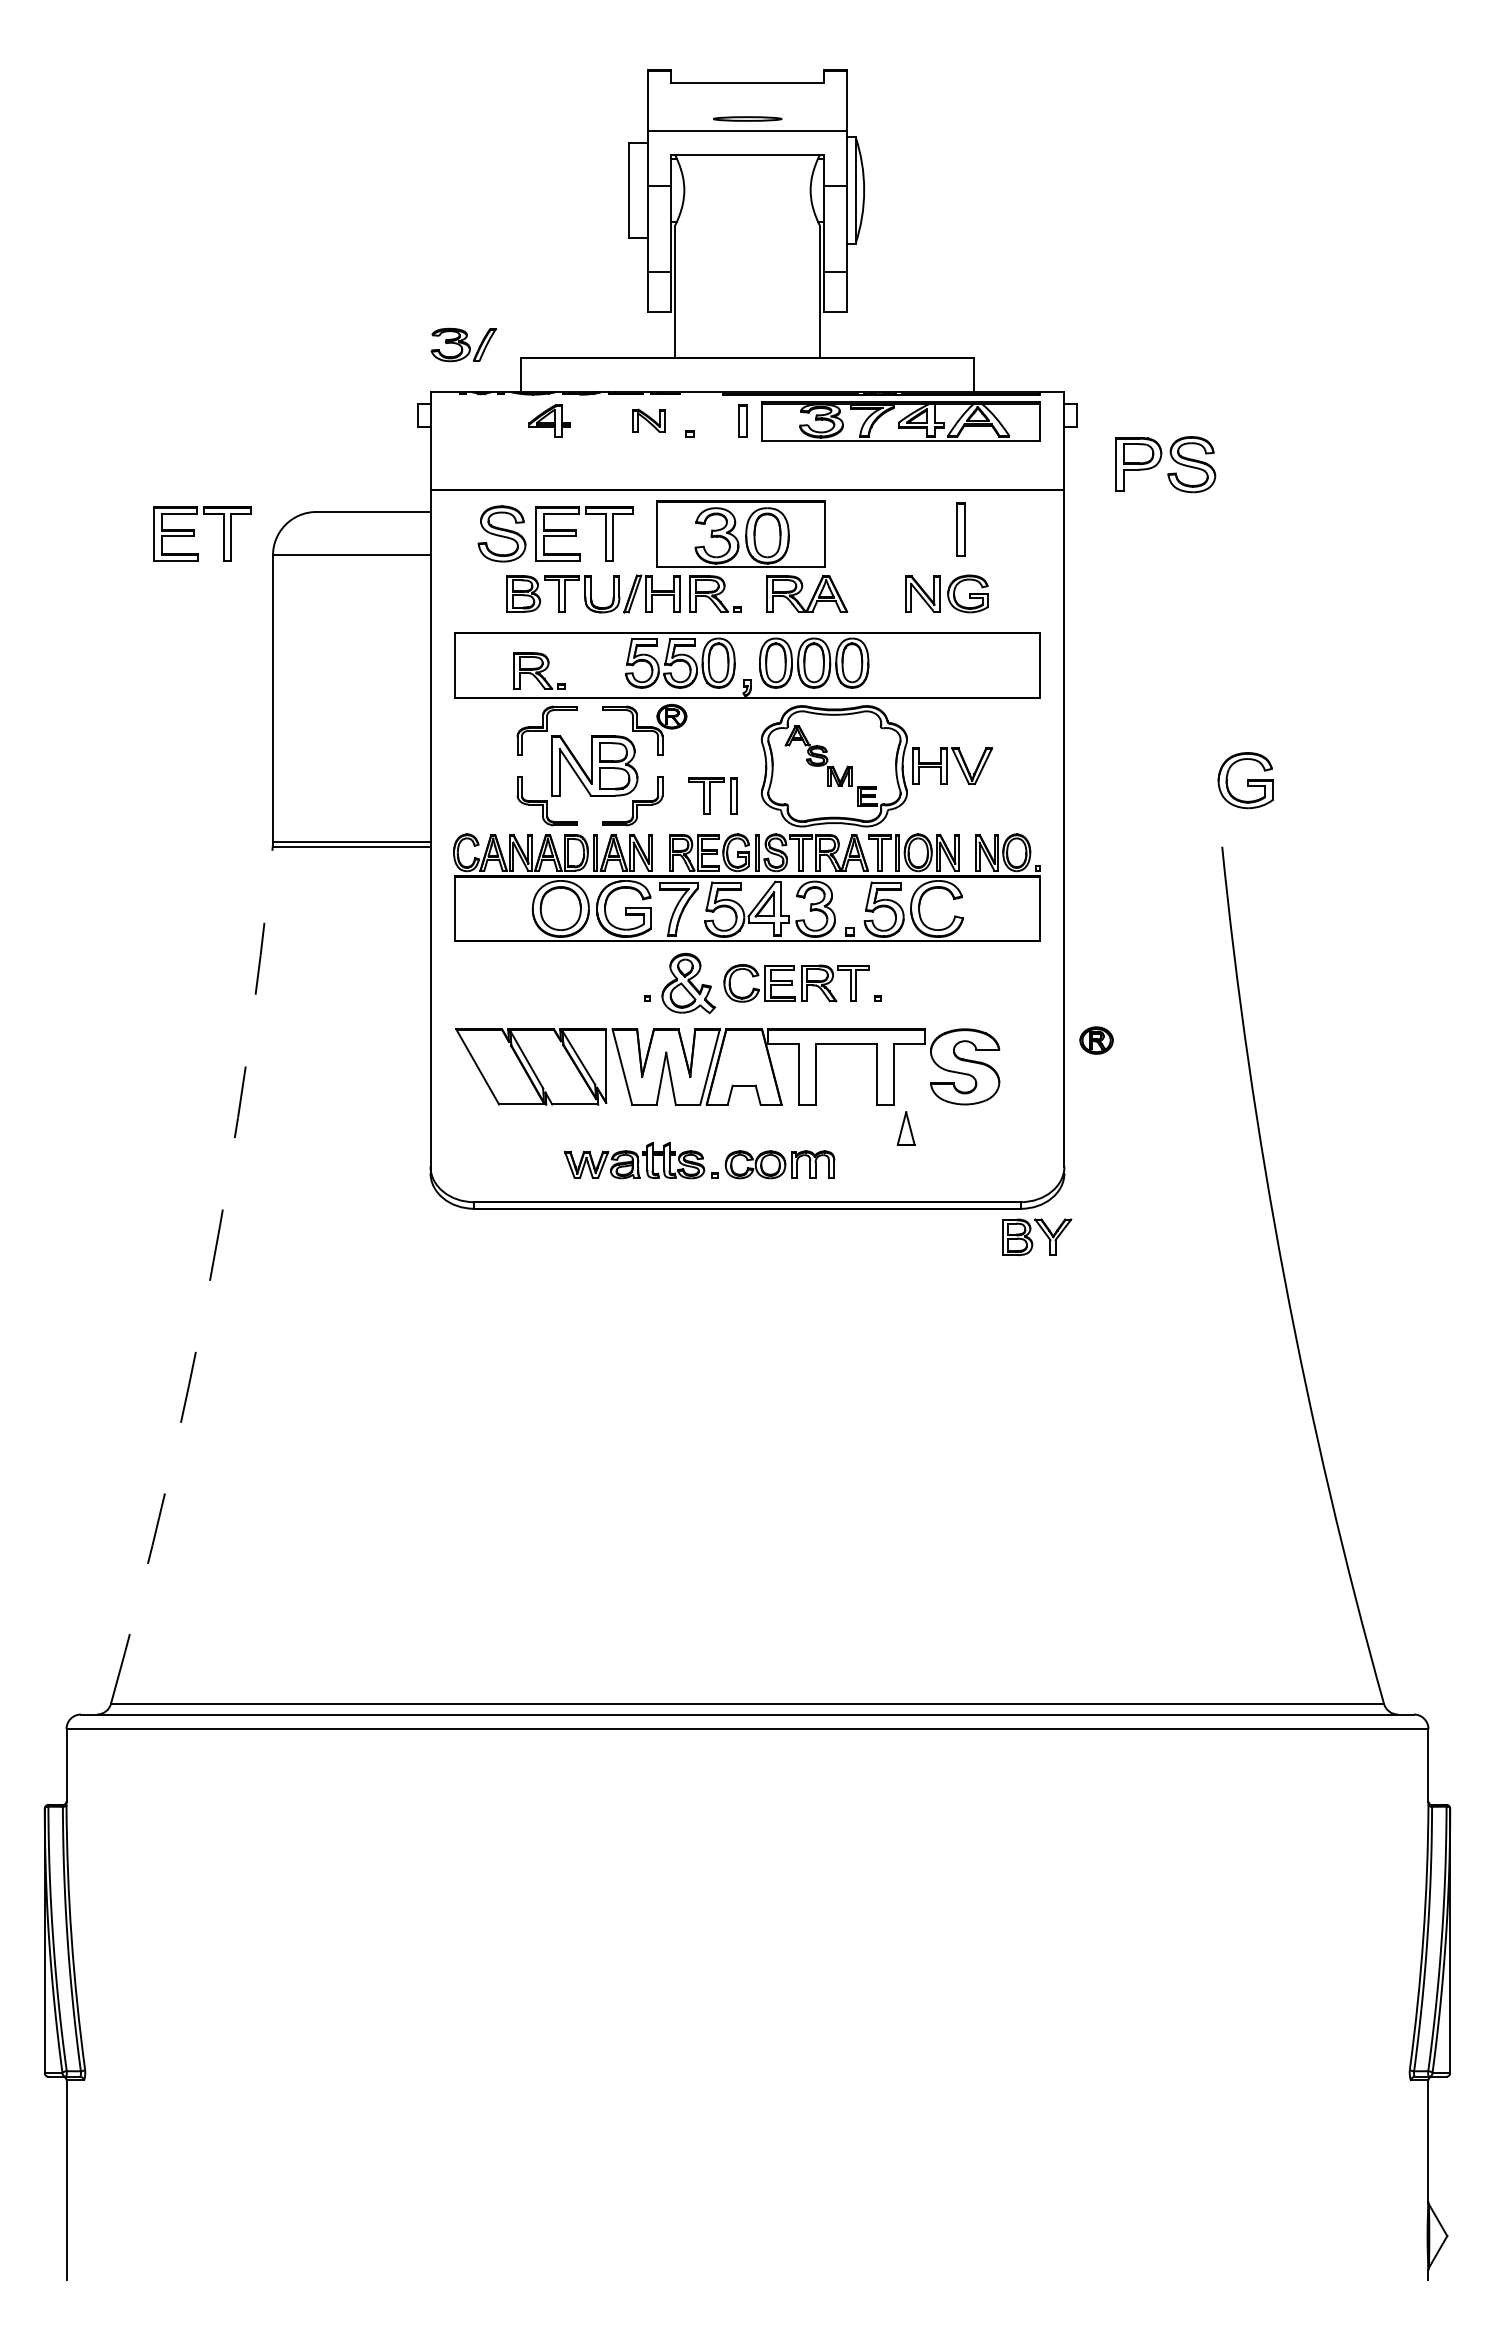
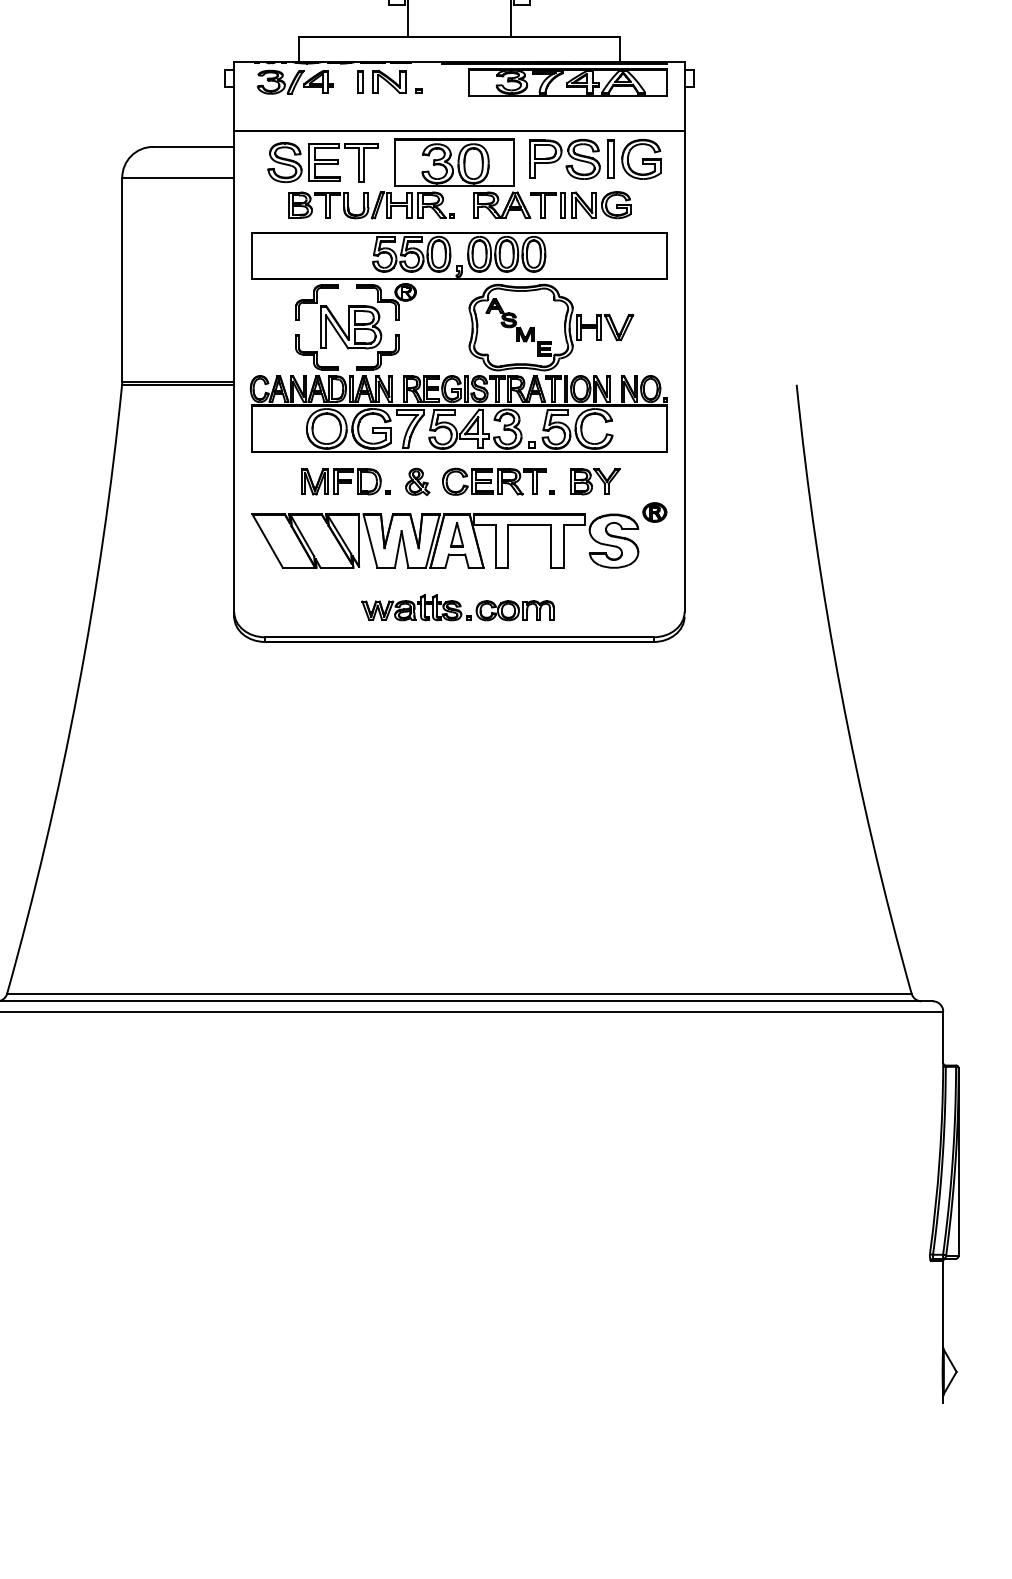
part: (463, 344) -> (280, 81), moved
part: (648, 420) -> (389, 81), size x1.43
part: (742, 420) -> (359, 81), moved
part: (1165, 464) -> (564, 159), moved
part: (194, 533) -> (66, 162), removed
part: (539, 670) -> (311, 259), removed
part: (1245, 780) -> (641, 159), moved
part: (712, 795) -> (547, 204), moved
part: (580, 983) -> (340, 481), added
part: (688, 983) -> (417, 481), size x0.62
part: (1096, 1040) -> (654, 512), moved
part: (905, 1128) -> (456, 534), moved
part: (699, 1160) -> (457, 607), moved
part: (1032, 1240) -> (592, 484), moved
arc: (210, 1278) -> (77, 691), dashed -> solid

